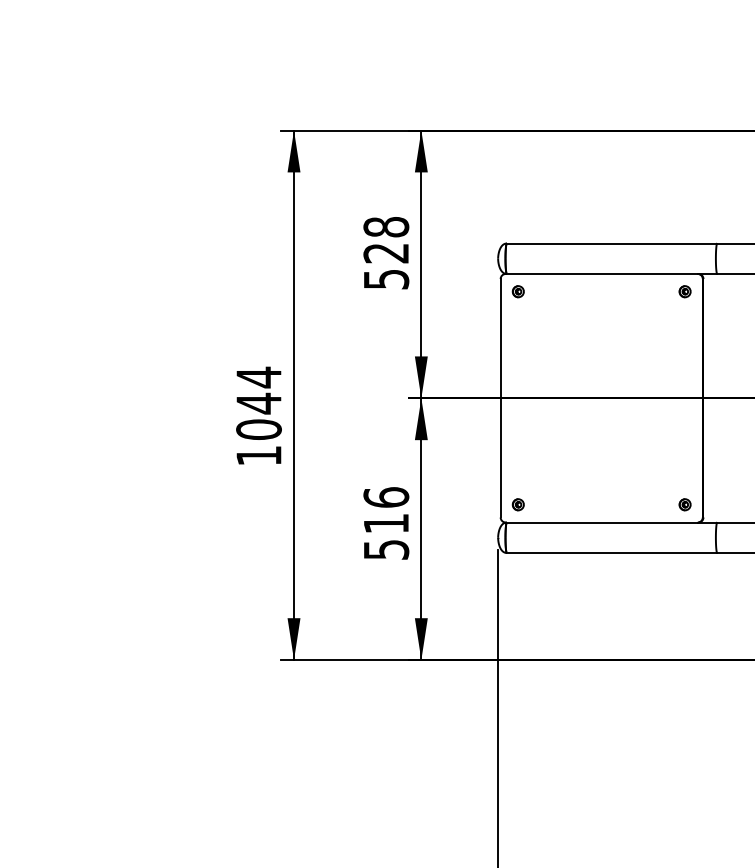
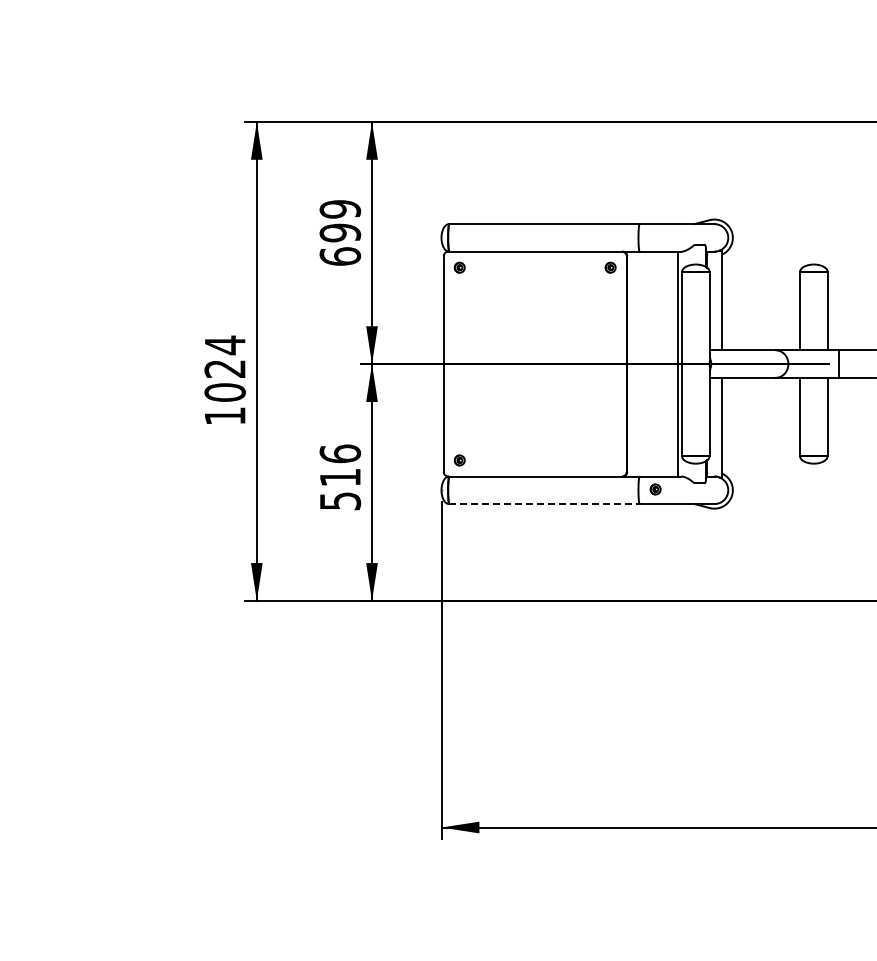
text: (386, 252) -> (340, 232), 528 -> 699
text: (258, 403) -> (224, 368), 1044 -> 1024
part: (684, 504) -> (655, 489), moved
line: (613, 553) -> (545, 504), solid -> dashed

